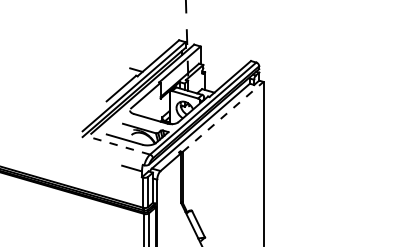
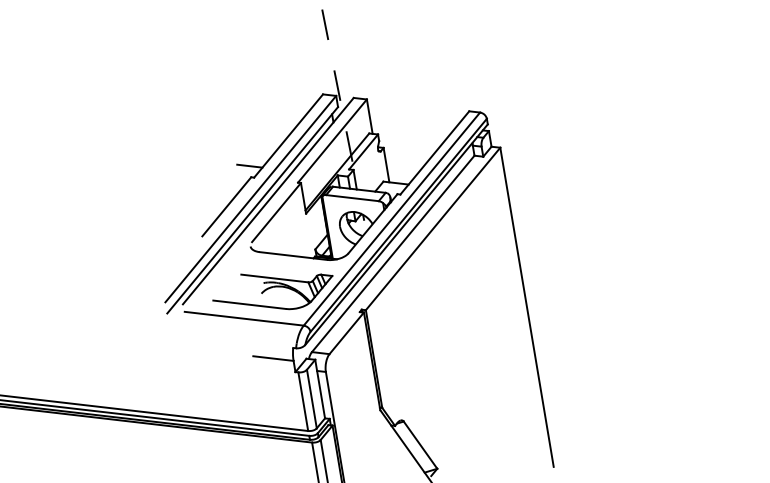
line: (223, 117) -> (434, 229), dashed -> solid
line: (120, 146) -> (243, 319), dashed -> solid

